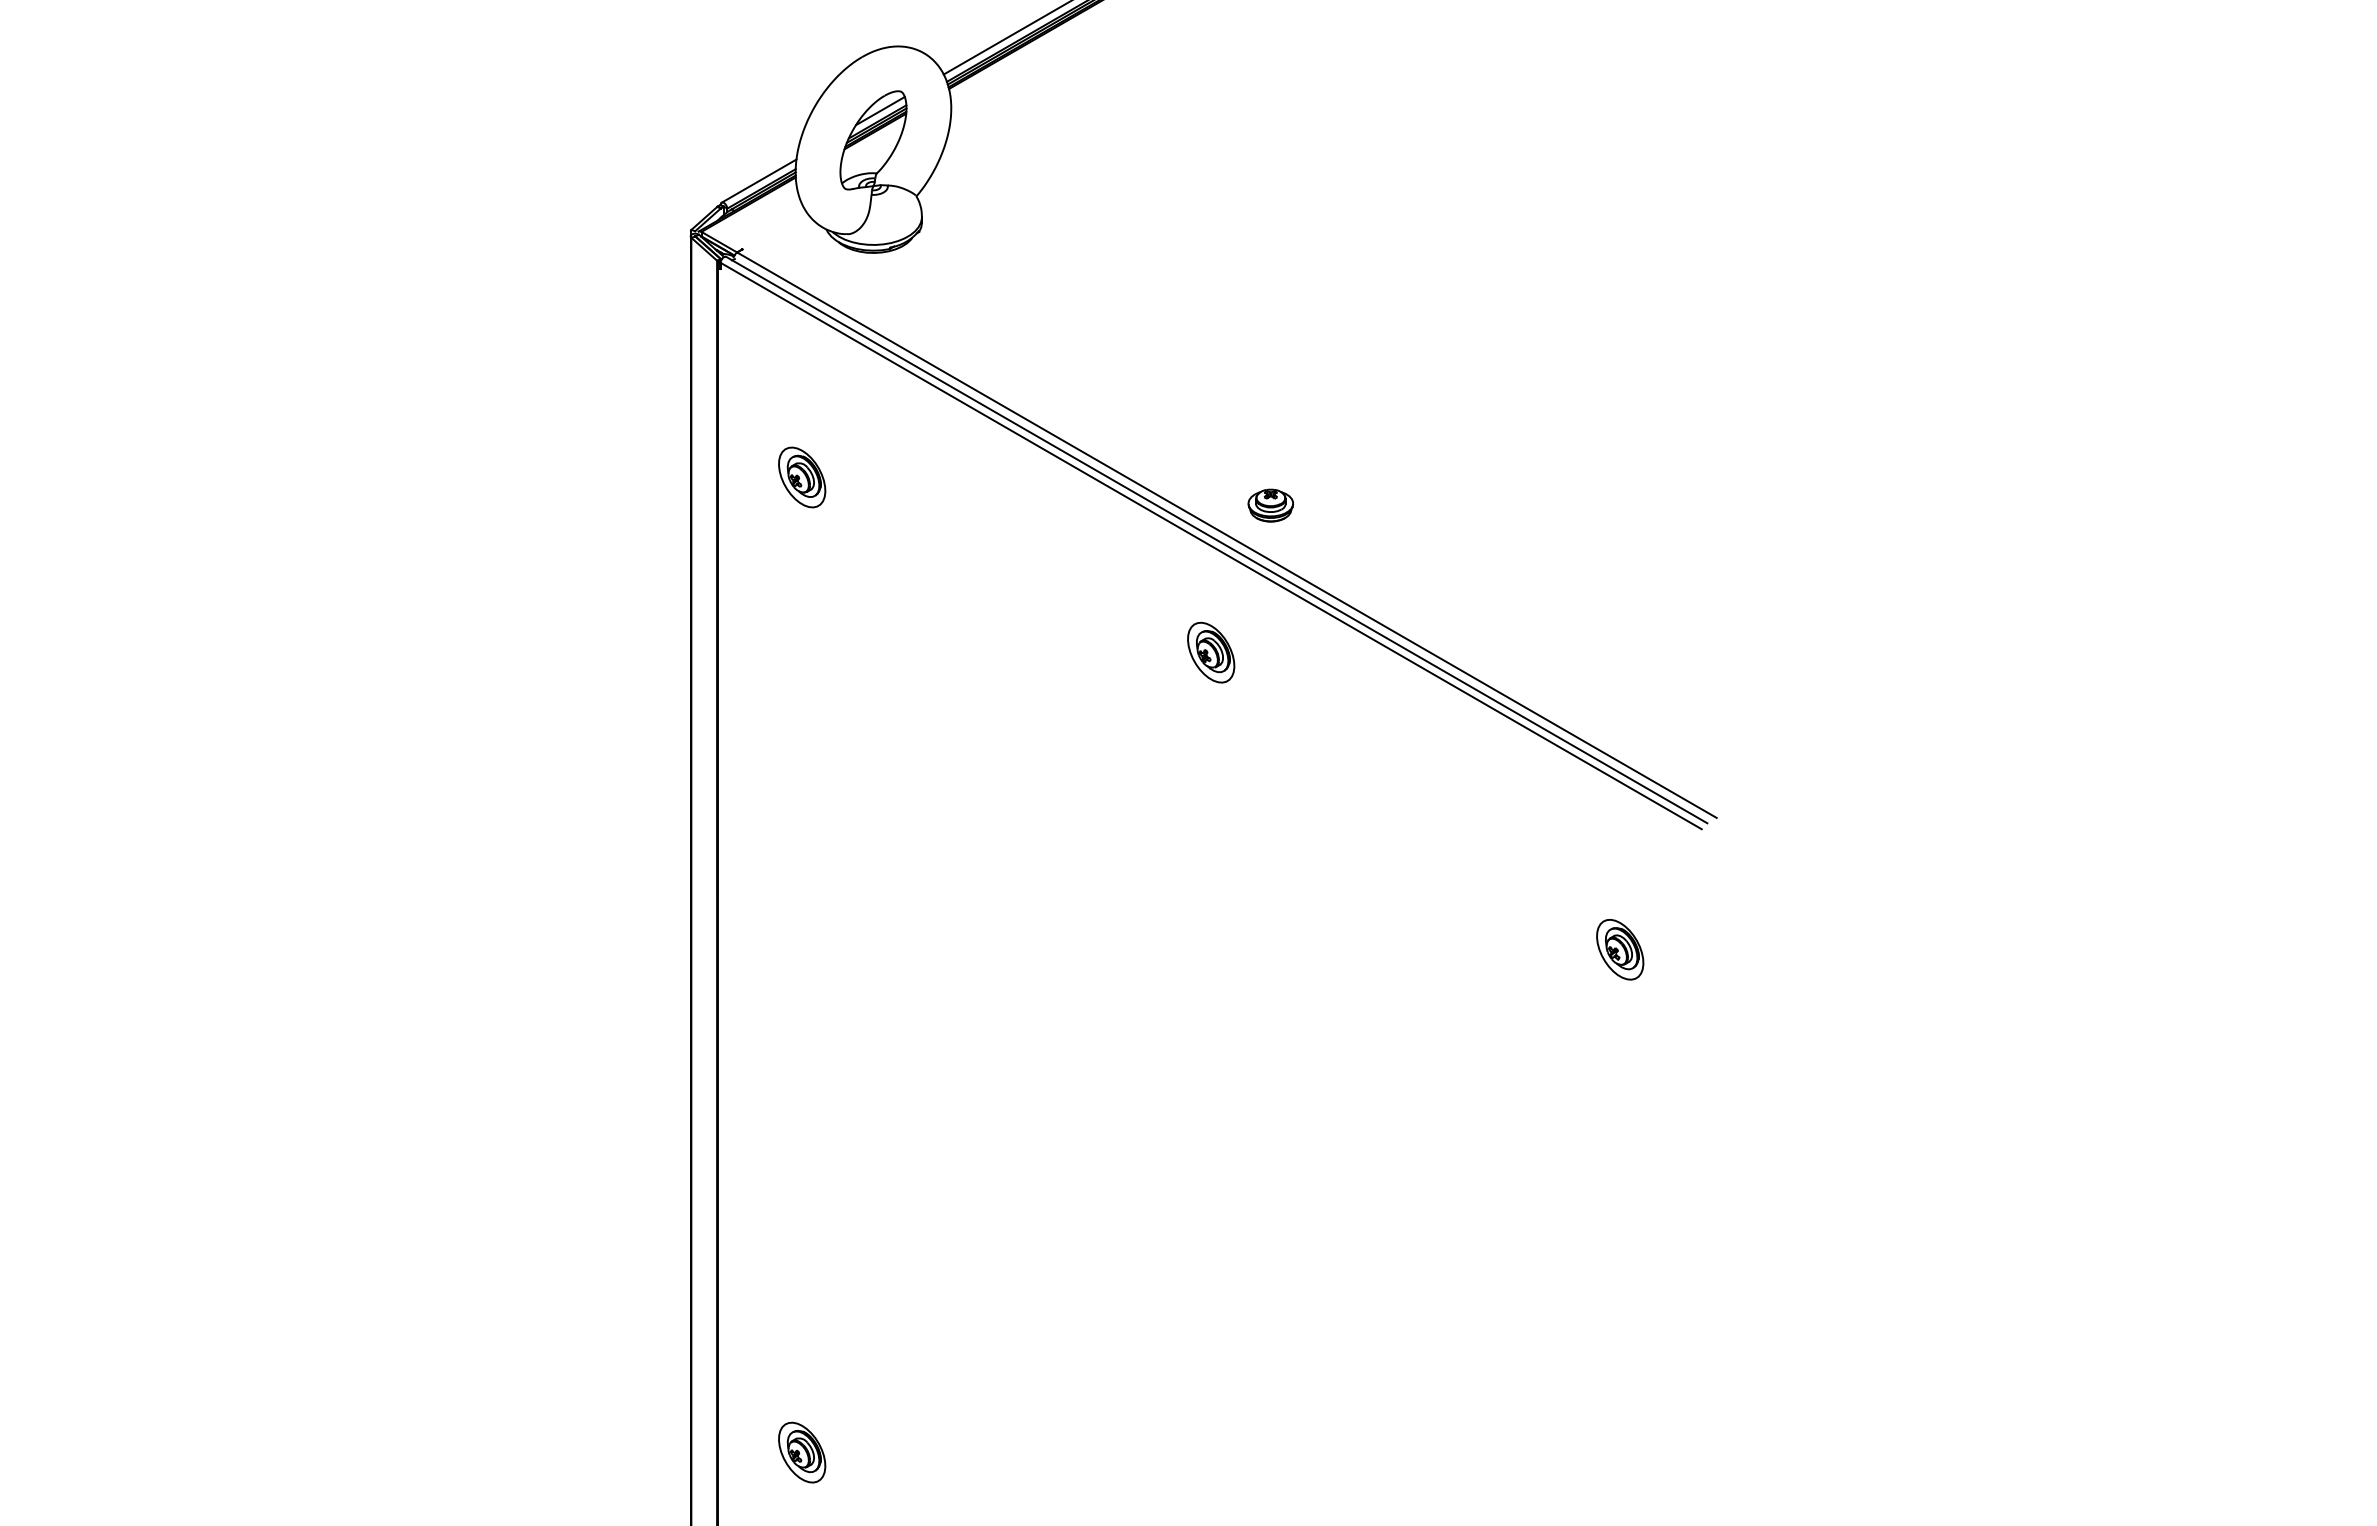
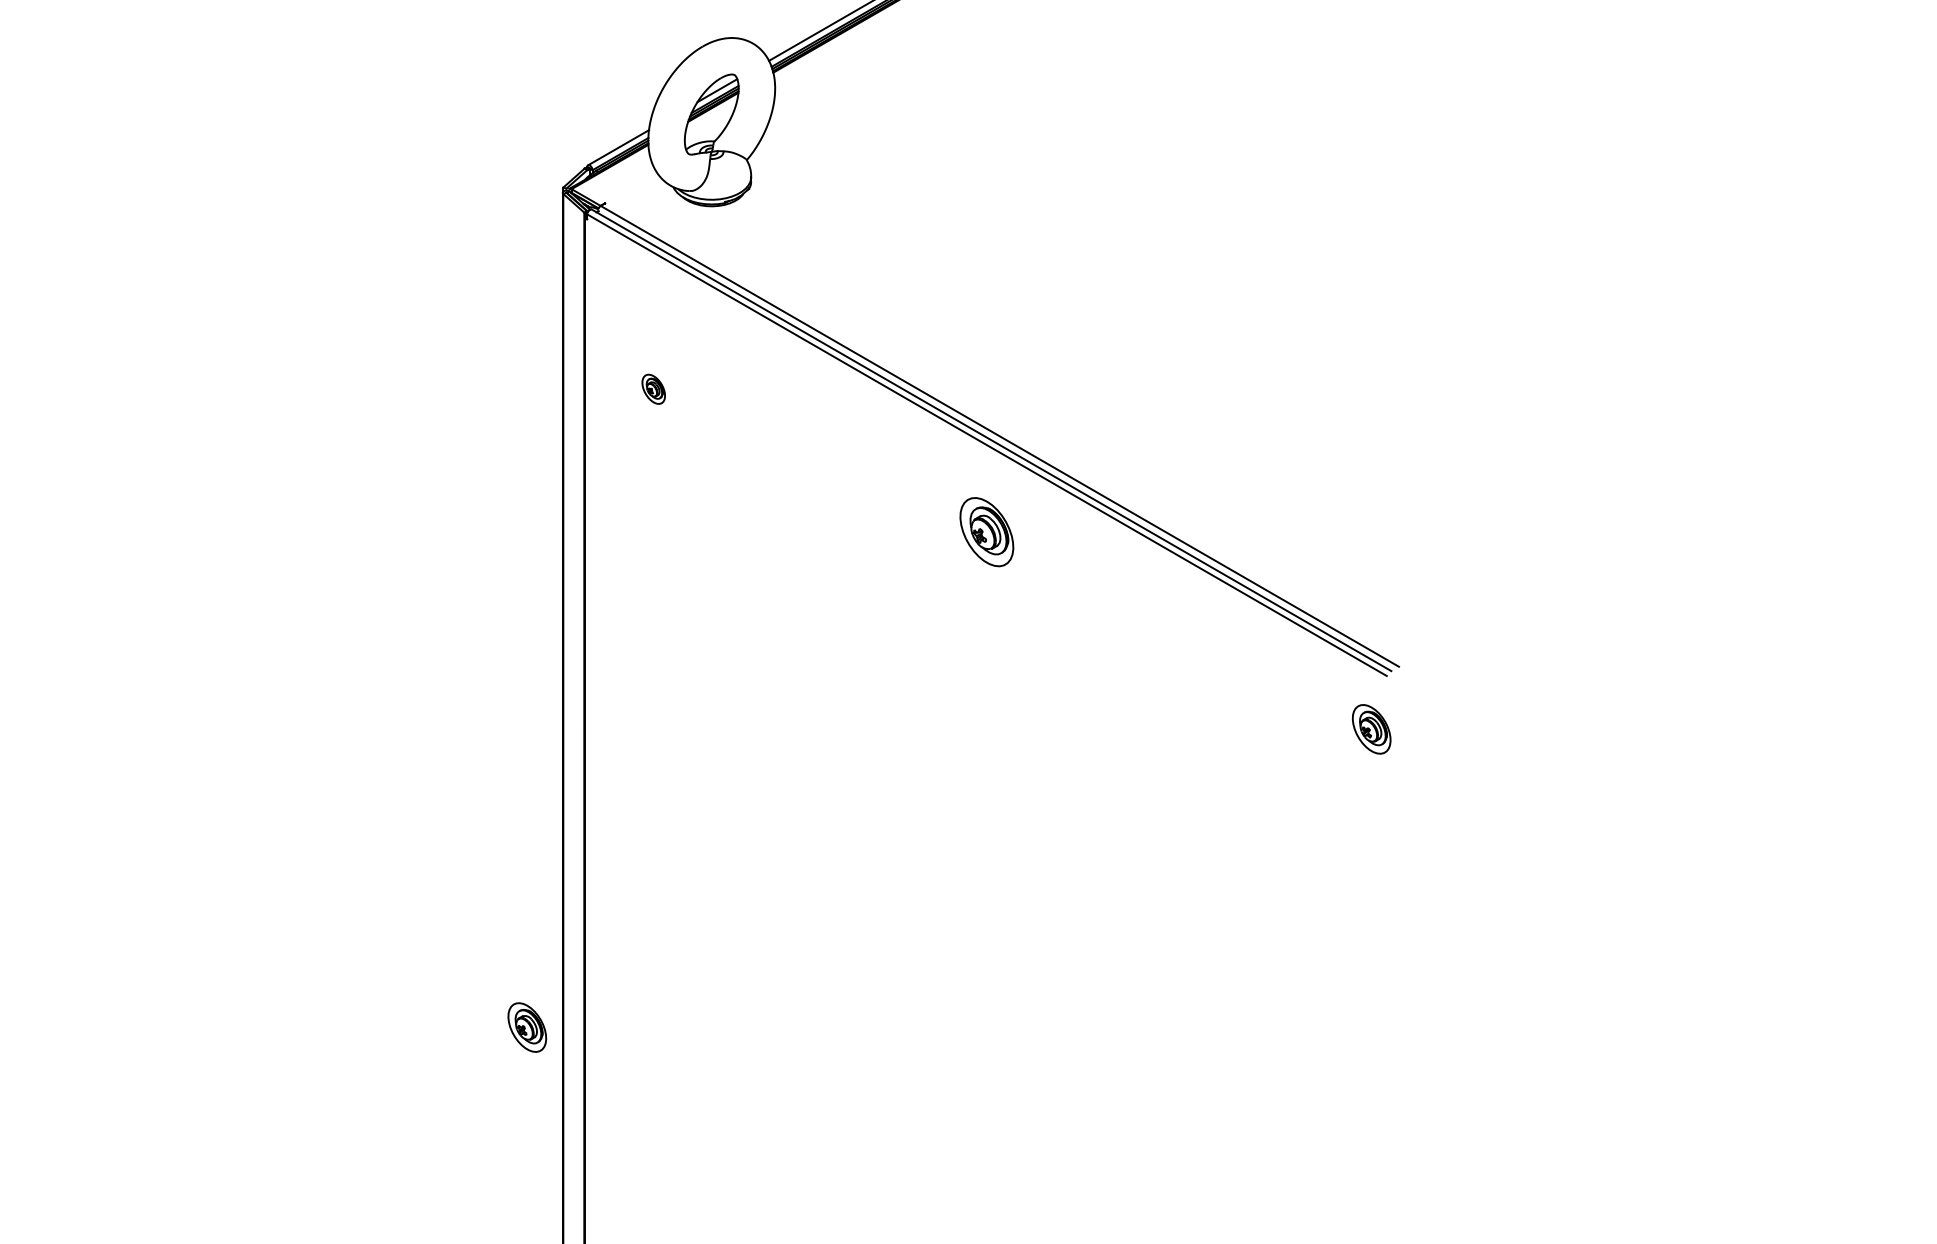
part: (802, 477) -> (653, 389), size x0.6
part: (1270, 505) -> (1035, 412), removed
part: (1211, 652) -> (987, 531), size x1.4
part: (1620, 949) -> (1371, 729), moved
part: (802, 1452) -> (527, 1027), moved

